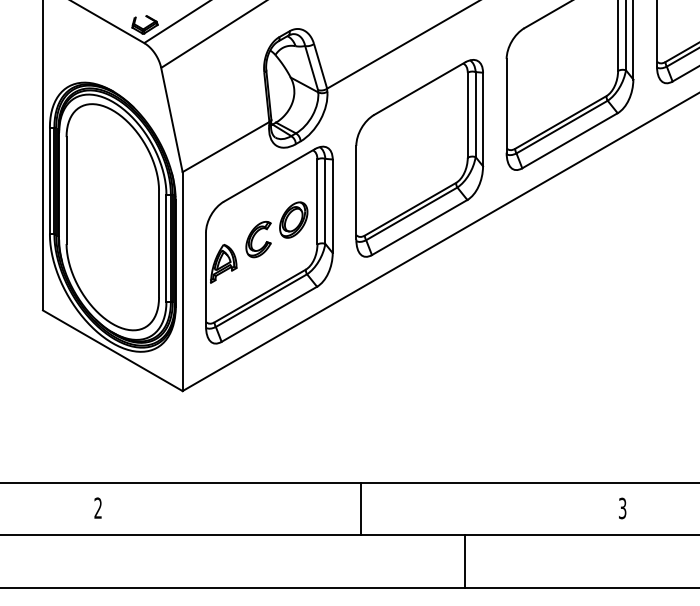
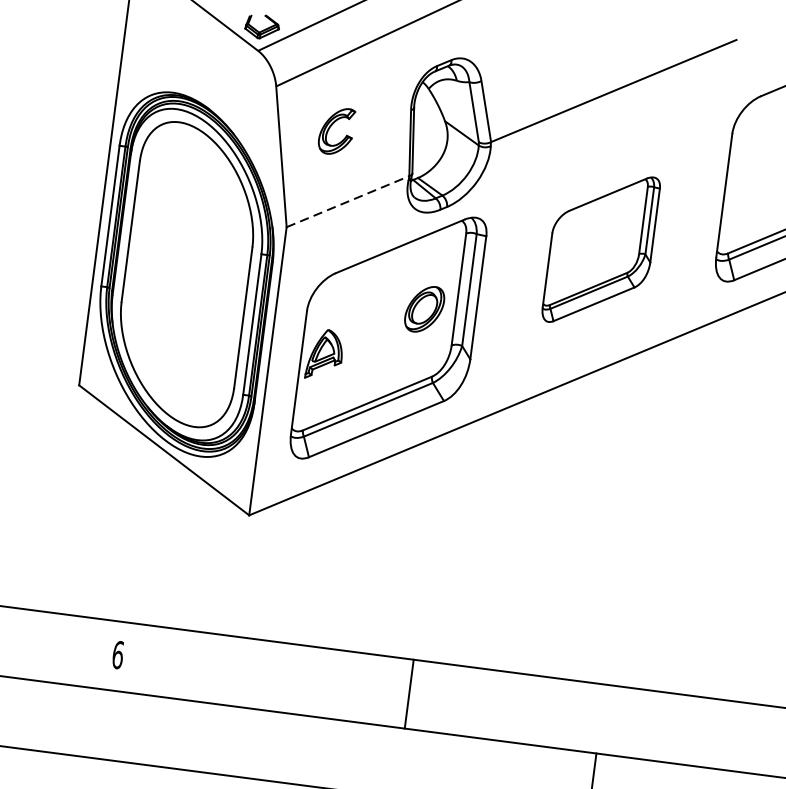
line: (226, 146) -> (348, 200), solid -> dashed
part: (419, 158) -> (600, 249), size x0.6
part: (258, 239) -> (336, 131), moved
text: (98, 507) -> (118, 654), 2 -> 6
line: (360, 509) -> (409, 694), moved

